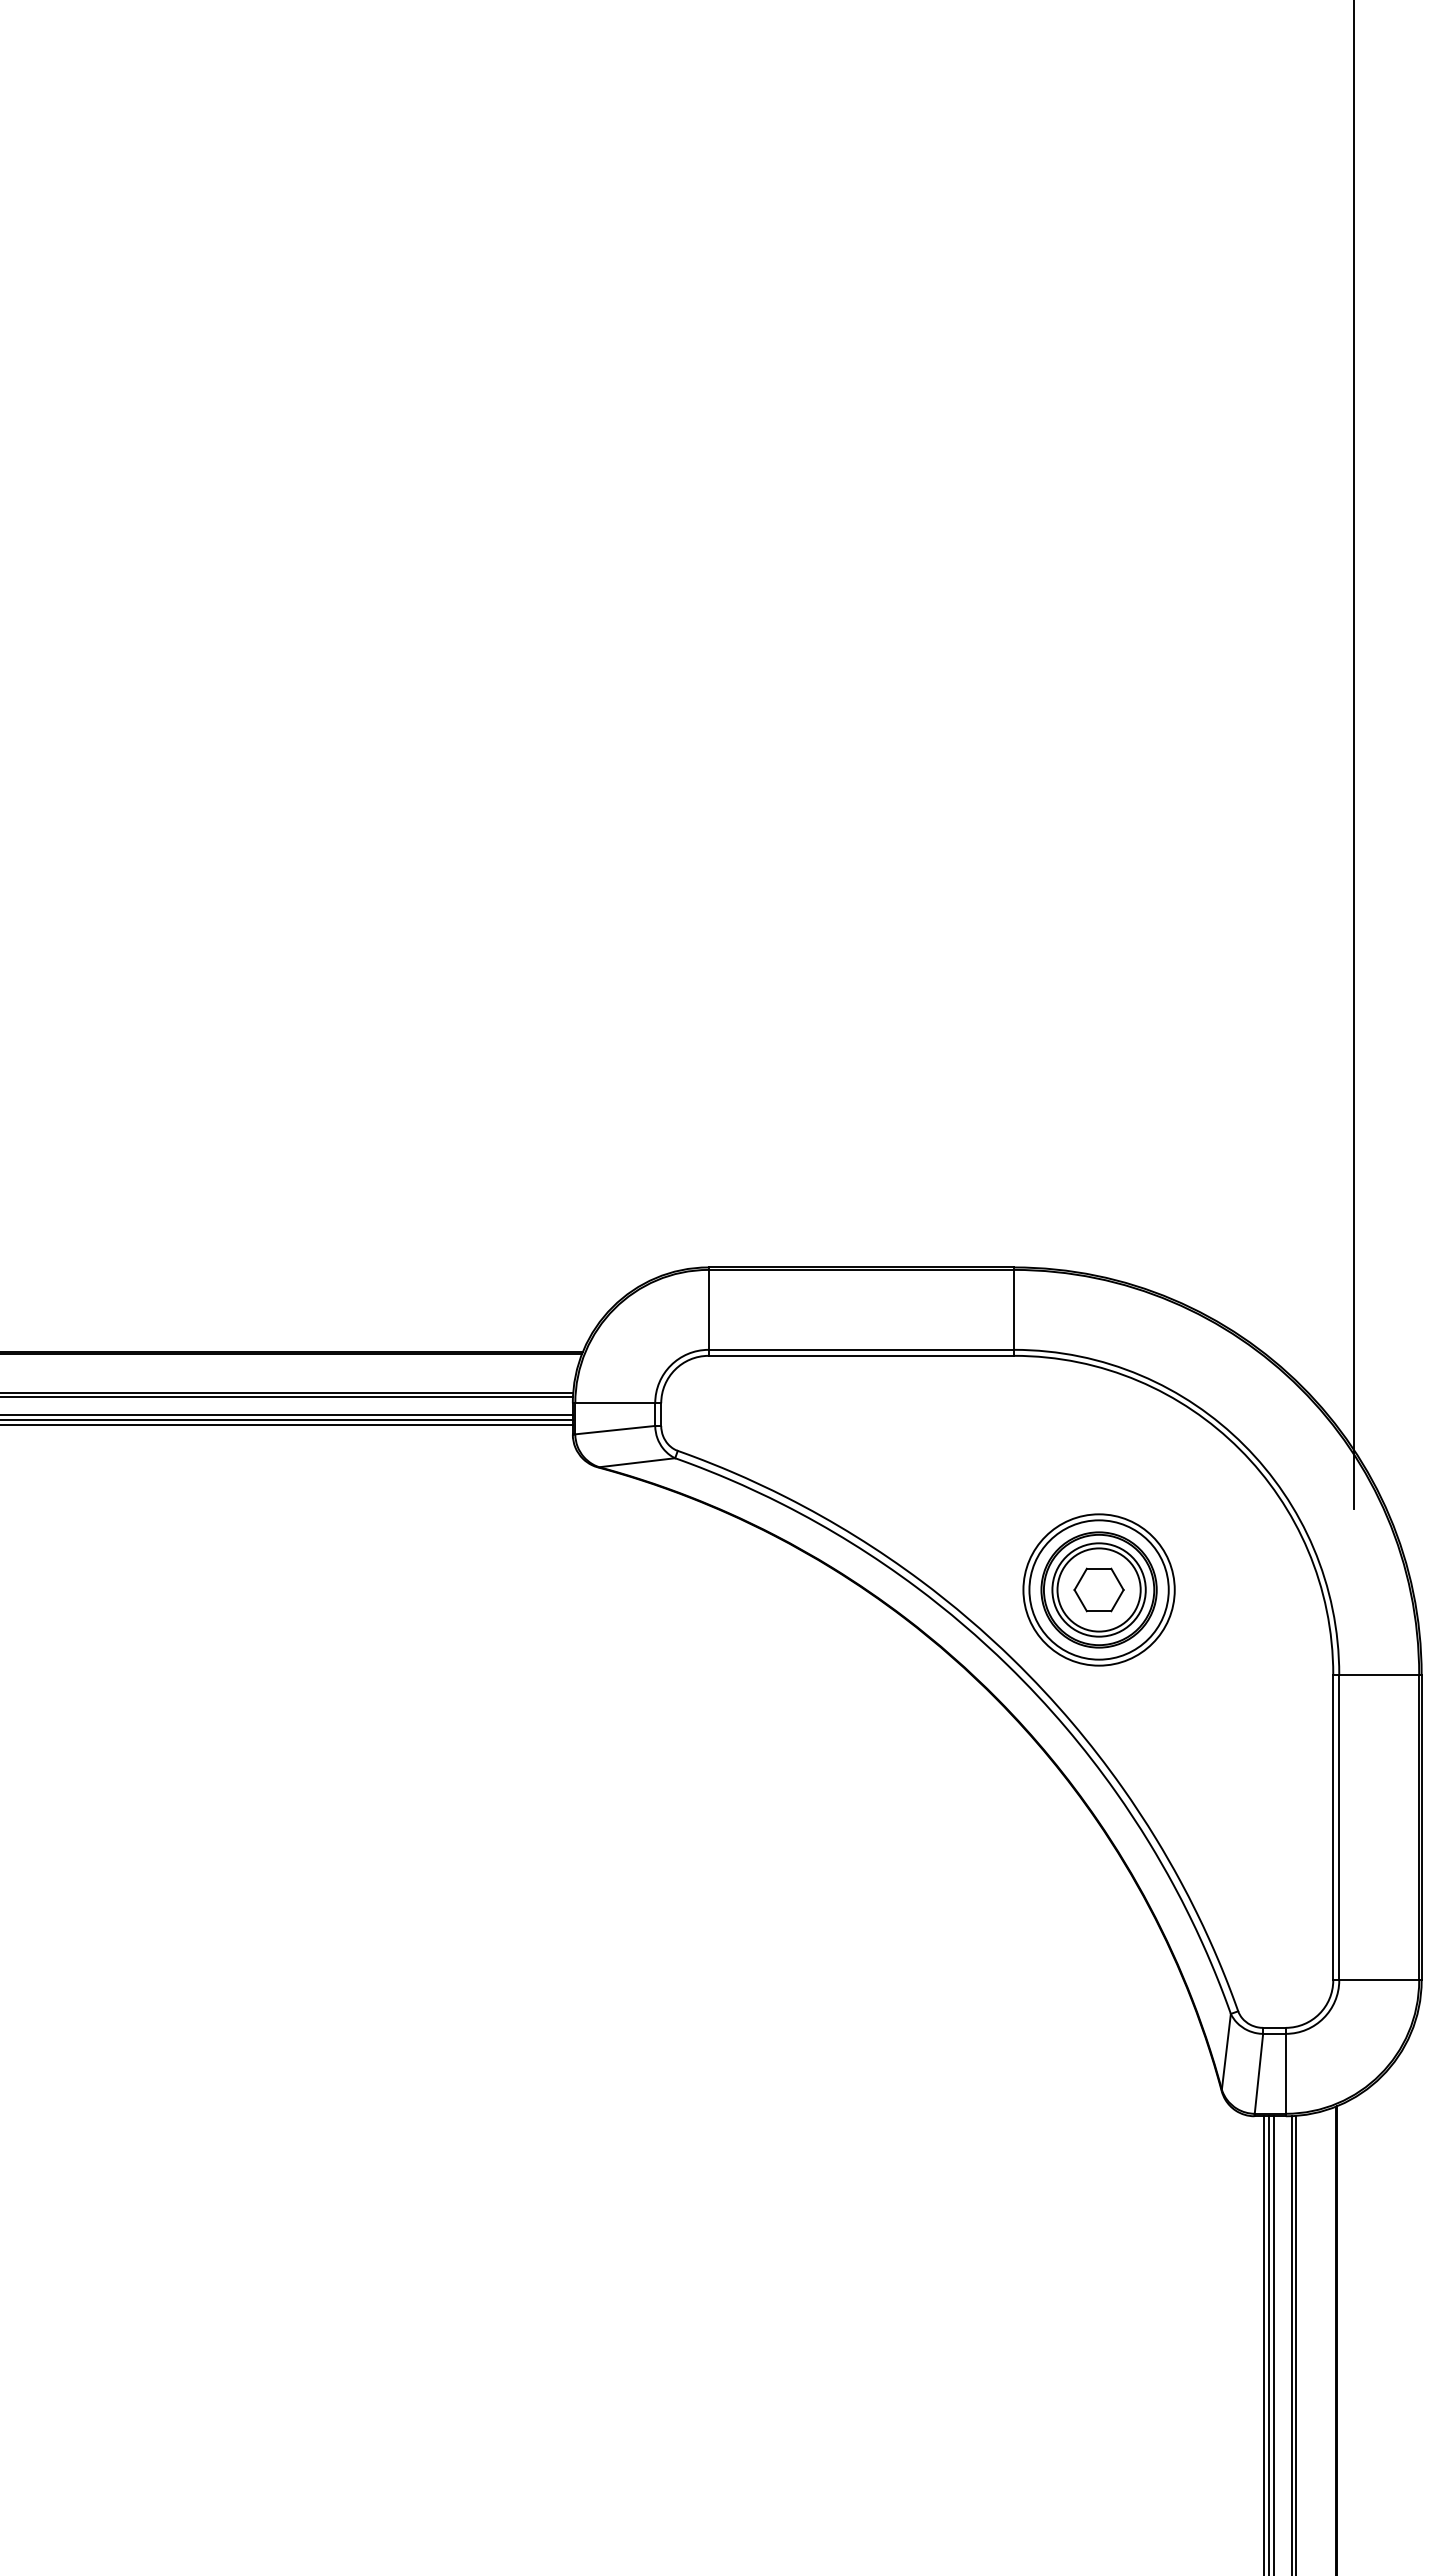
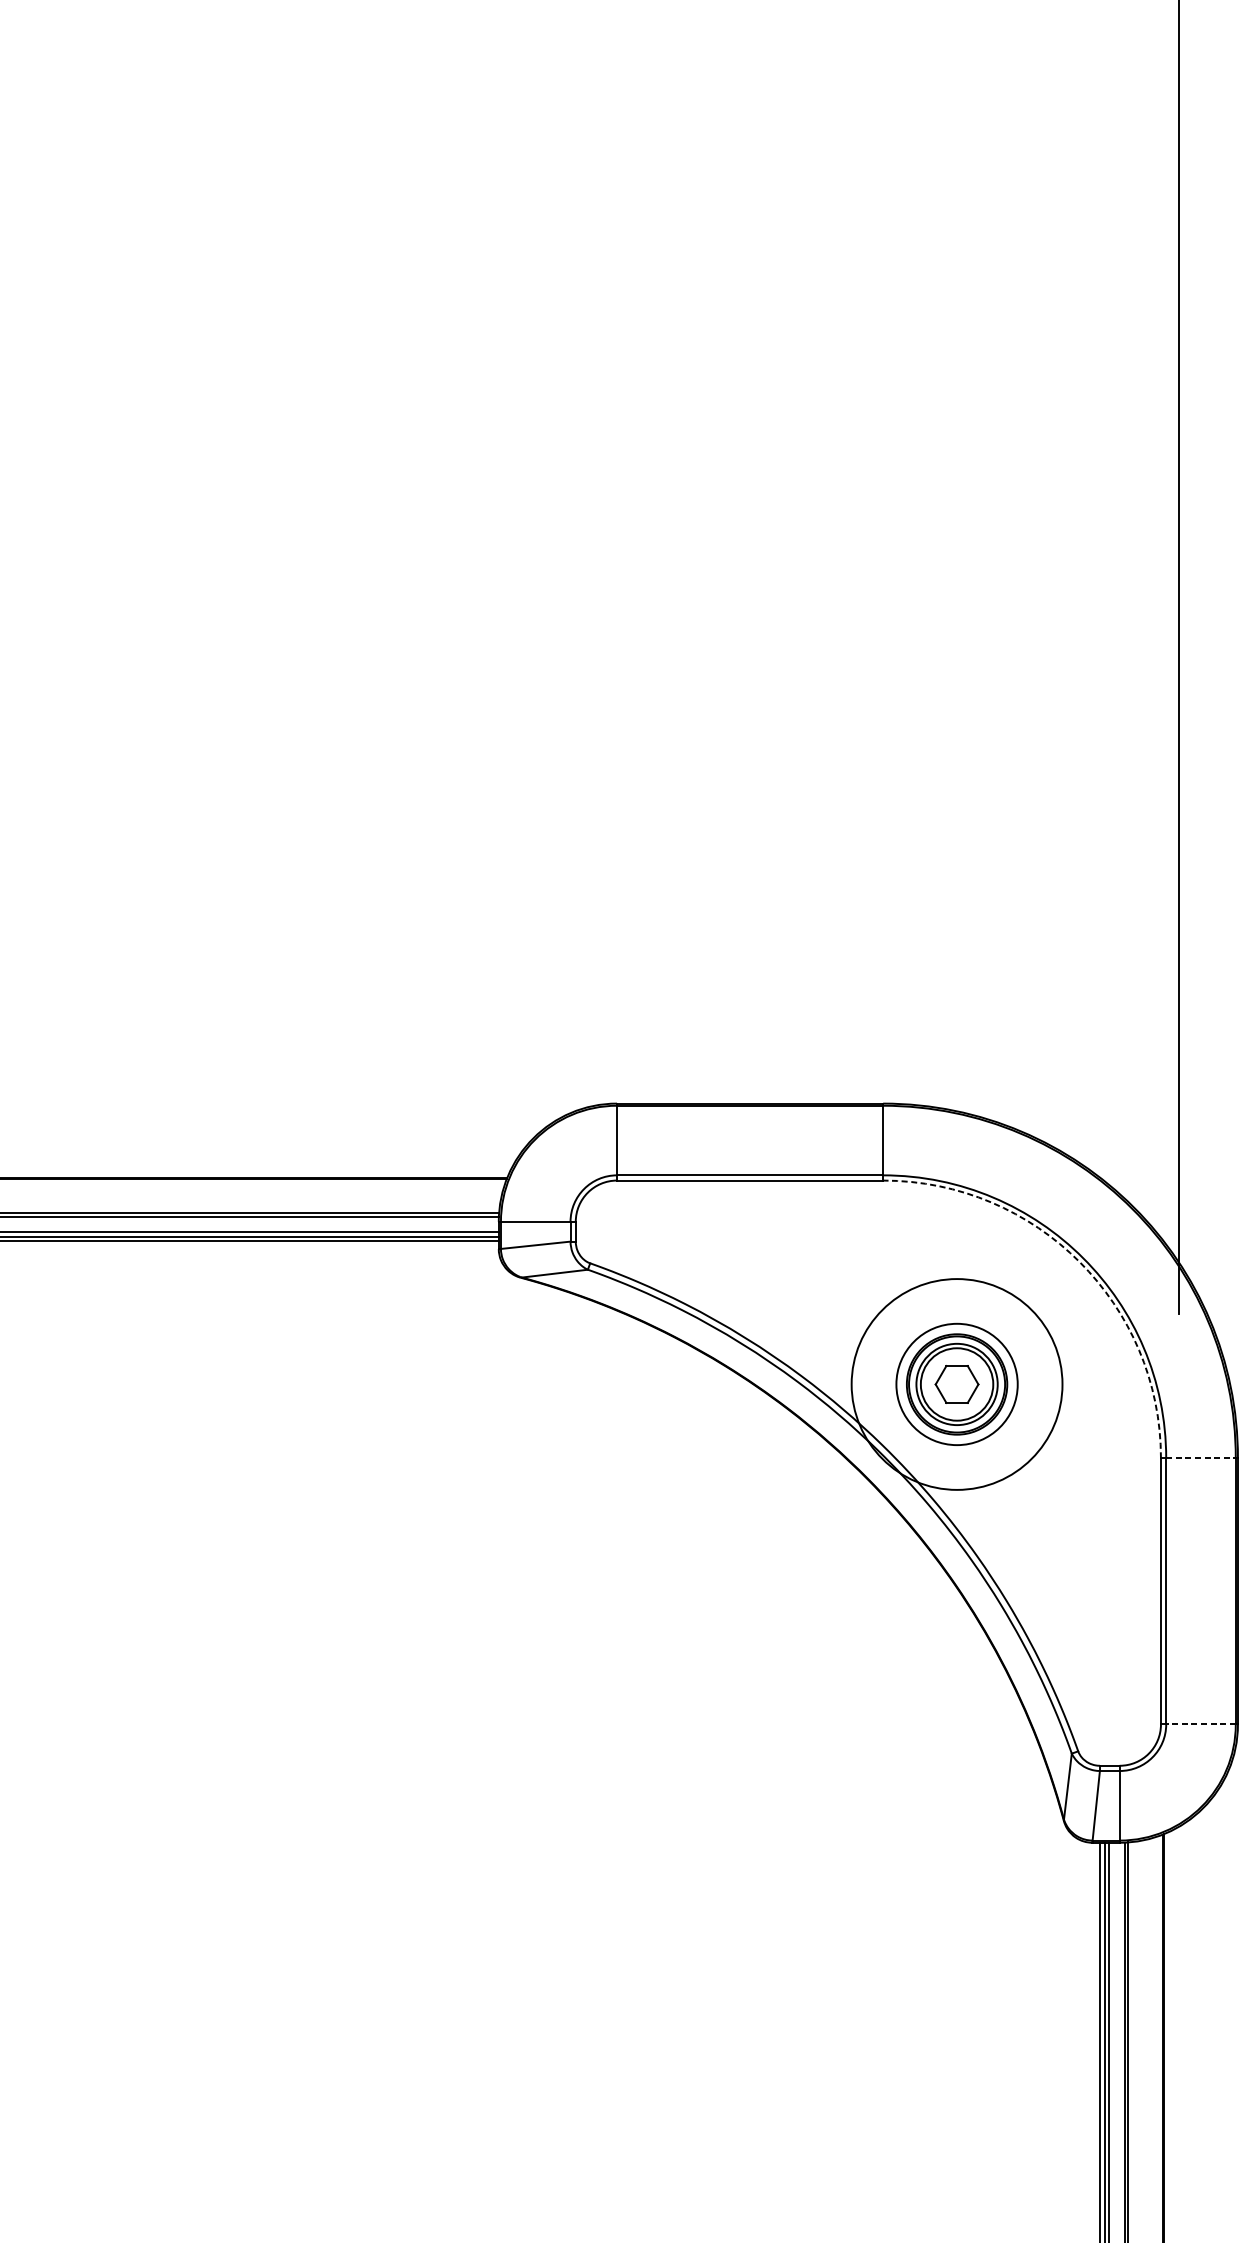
arc: (1239, 1449) -> (1079, 1262), solid -> dashed
circle: (1098, 1589) -> (956, 1384), size x1.6
line: (1379, 1674) -> (1201, 1458), solid -> dashed
line: (1379, 1980) -> (1201, 1724), solid -> dashed

